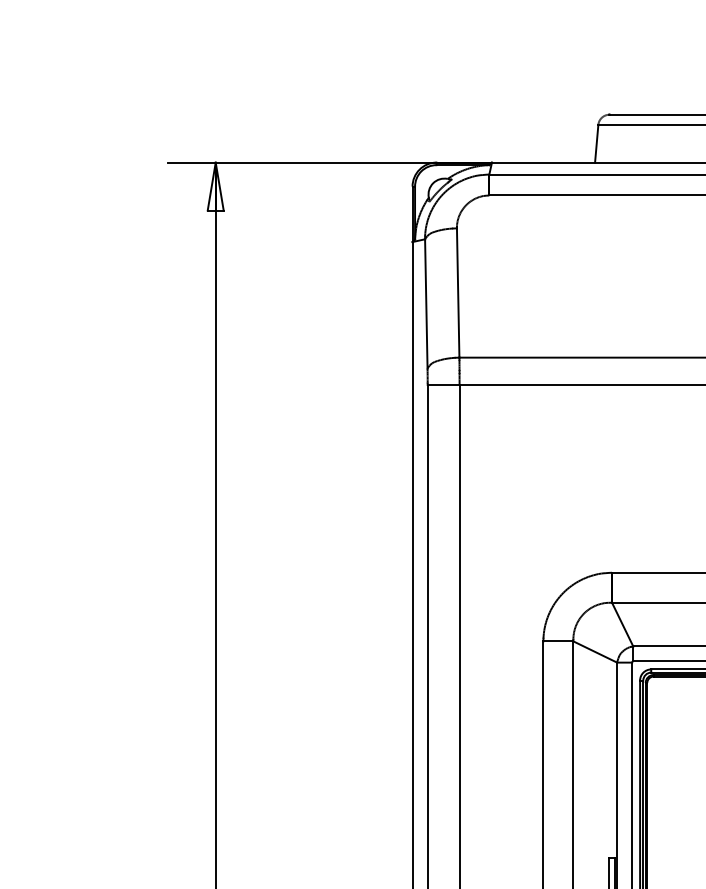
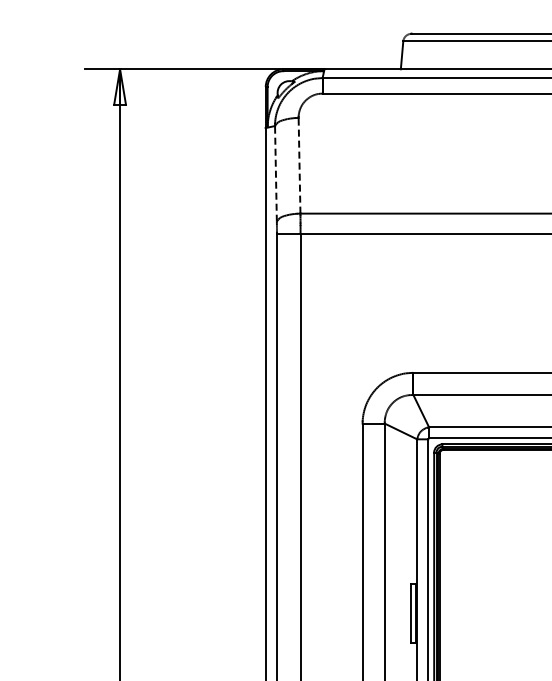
line: (458, 292) -> (299, 165), solid -> dashed
line: (425, 303) -> (275, 173), solid -> dashed

